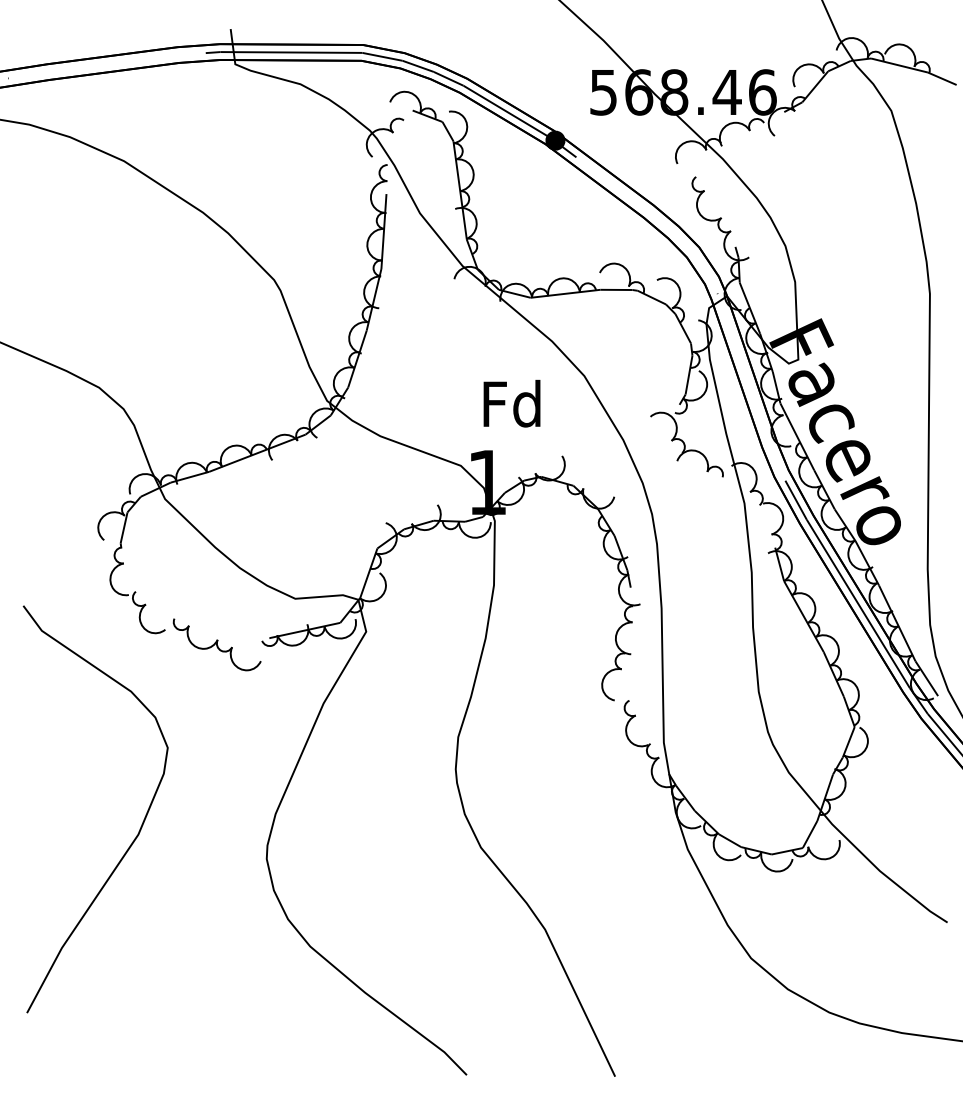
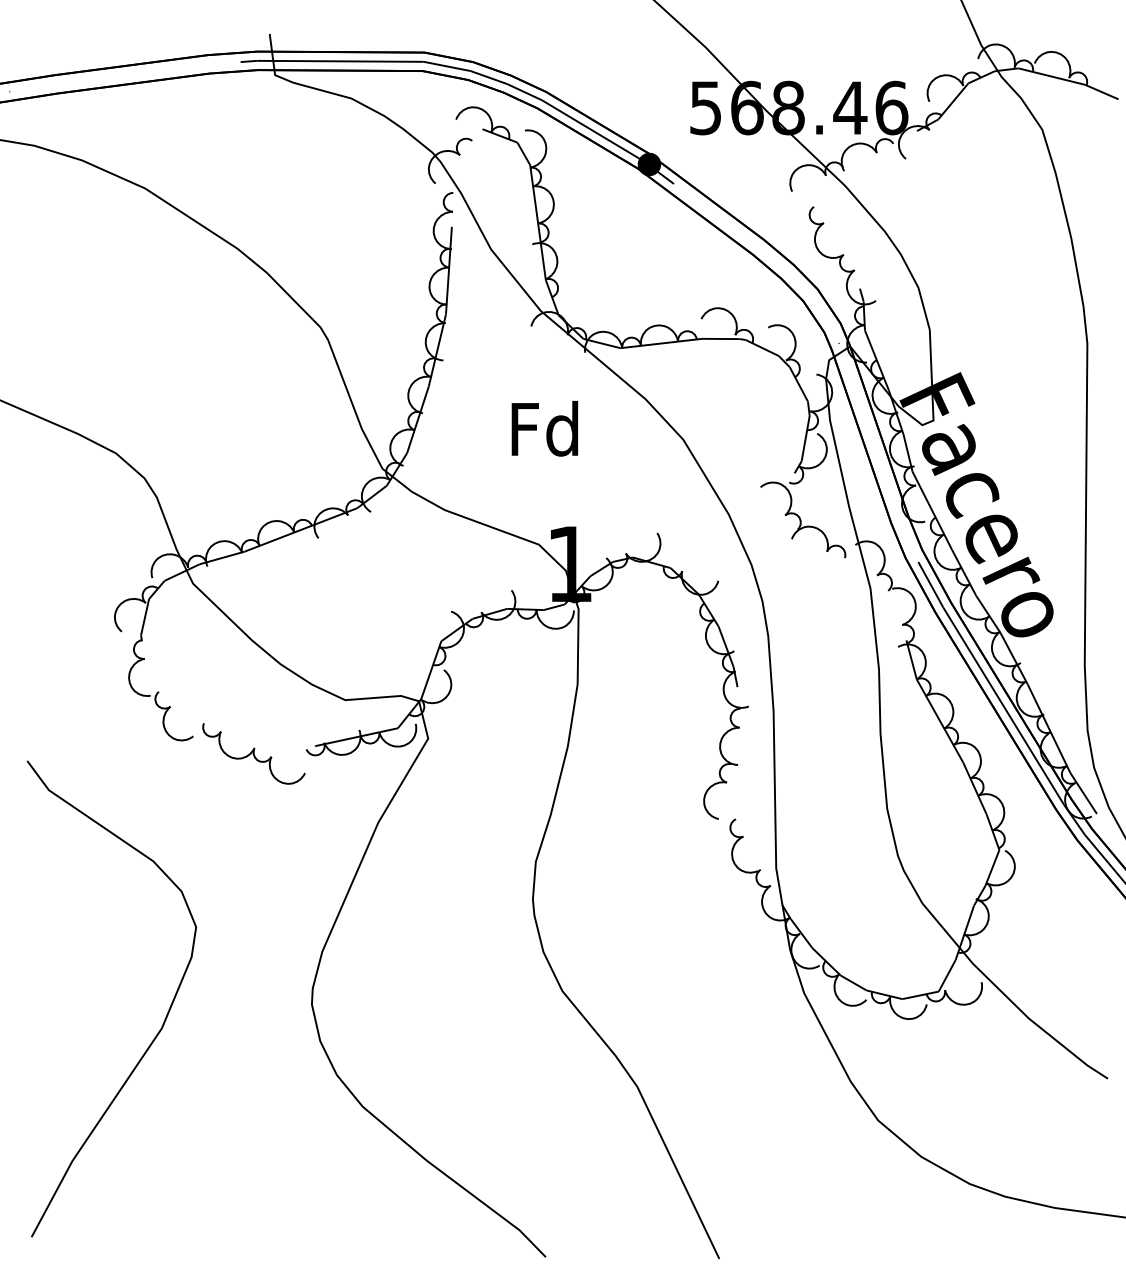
text: (511, 403) -> (544, 428), moved
curve: (140, 826) -> (164, 1019), moved

